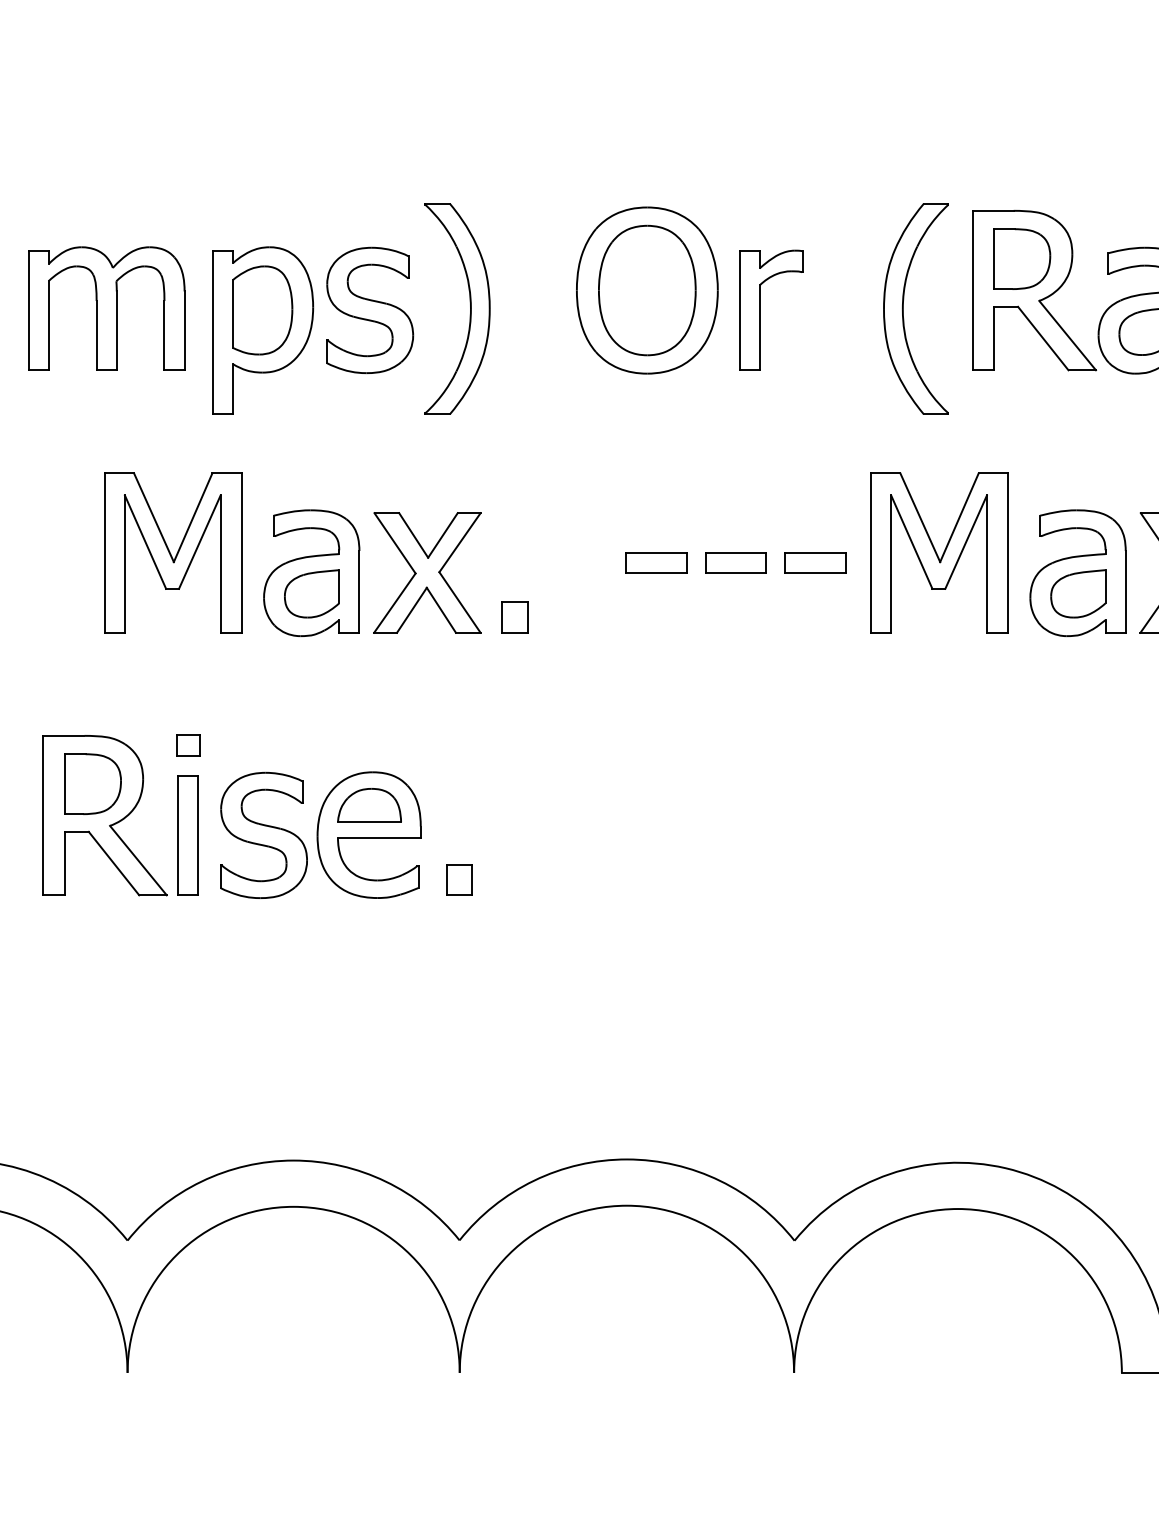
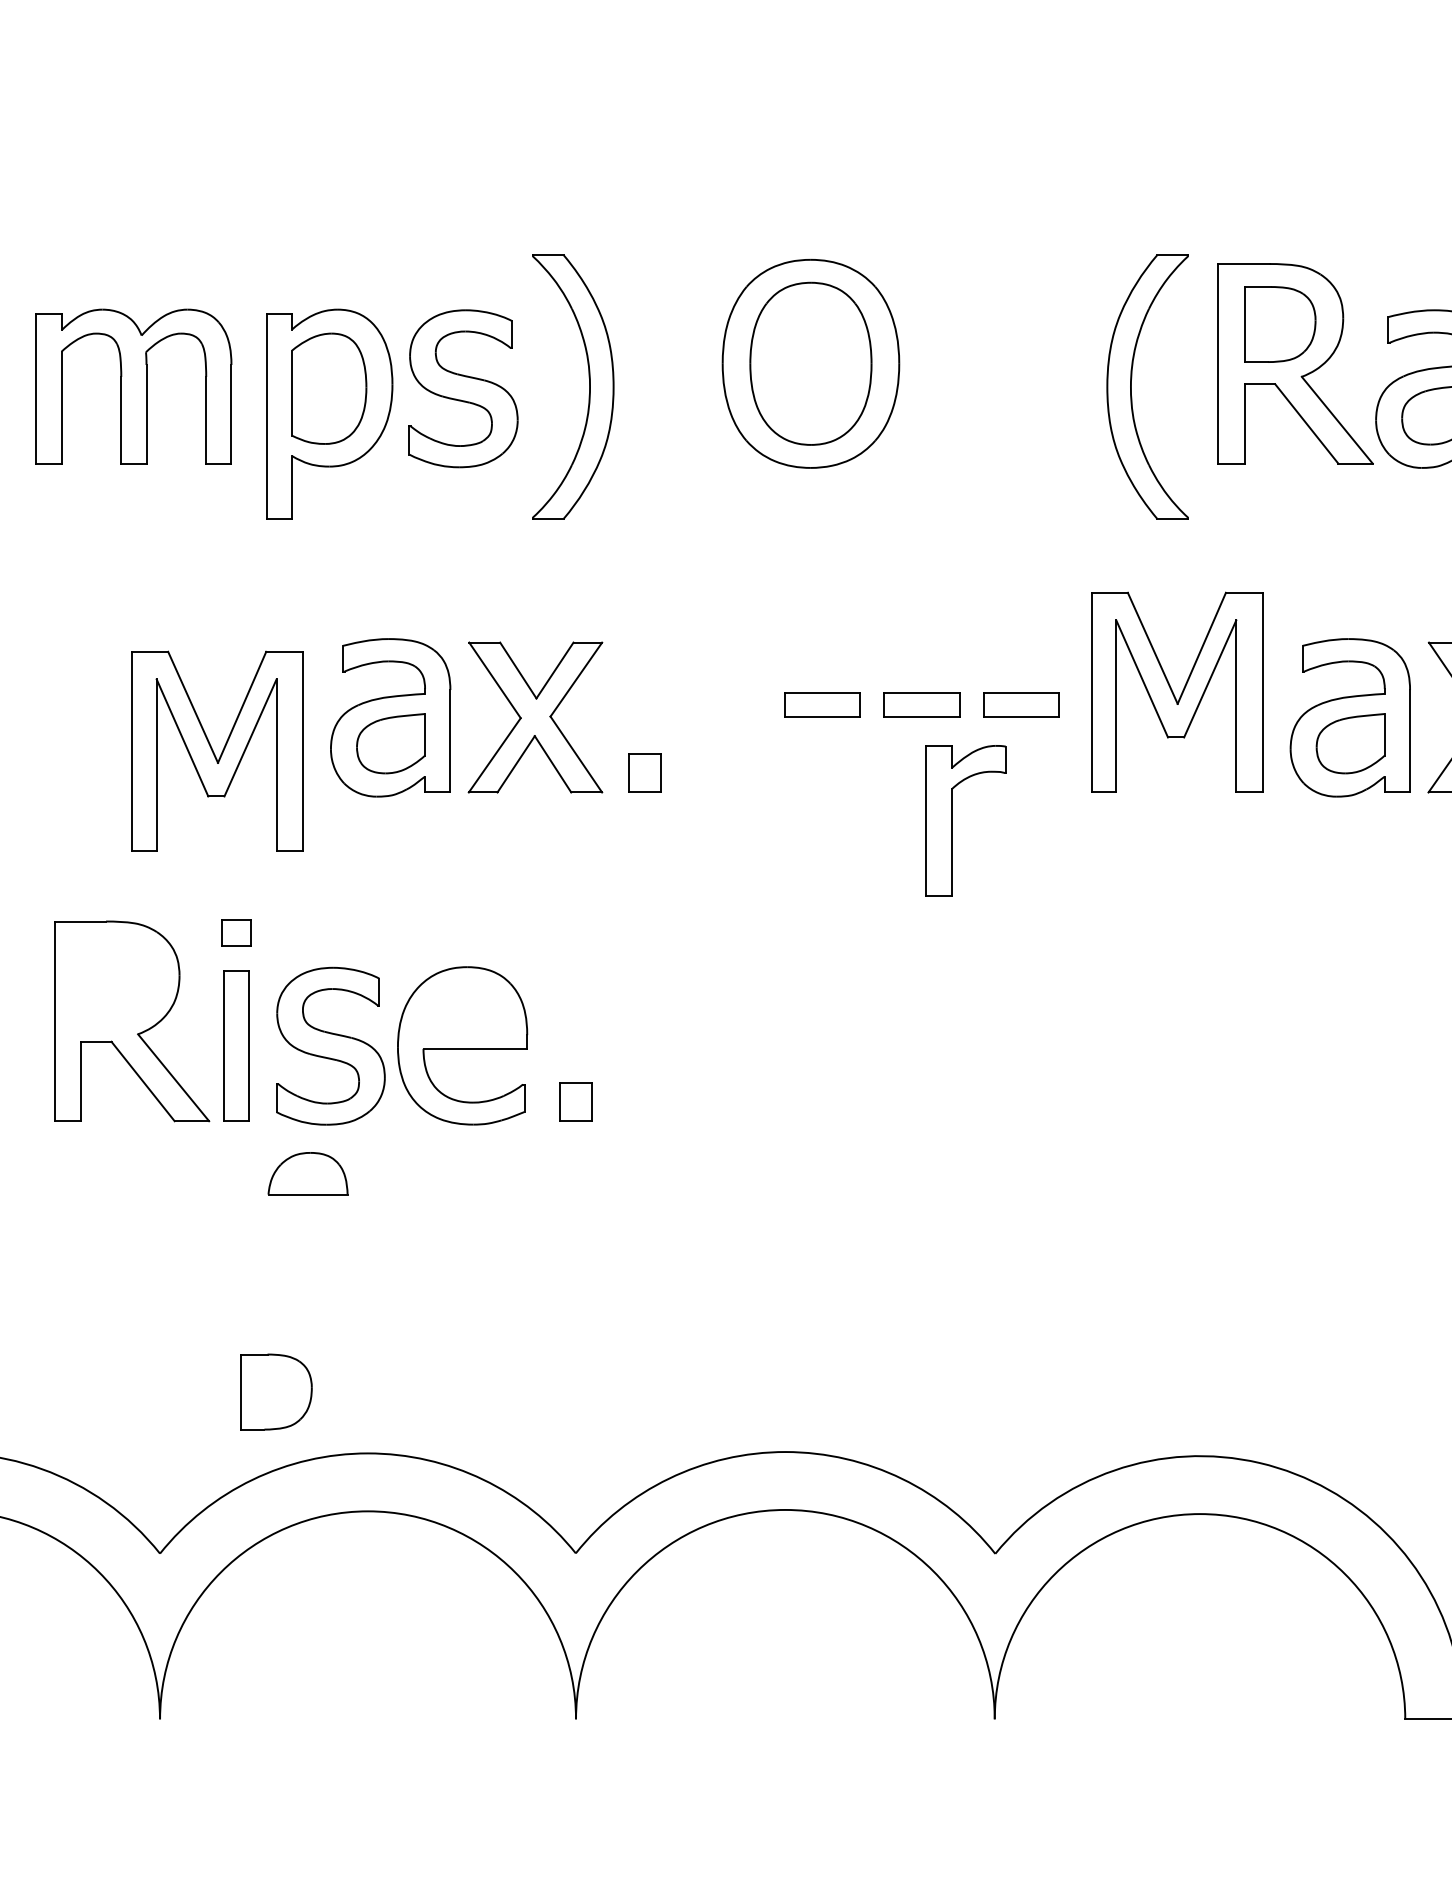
part: (760, 310) -> (952, 820), moved
part: (173, 552) -> (217, 750), moved
part: (92, 783) -> (276, 1391), moved
part: (369, 805) -> (307, 1173), moved

